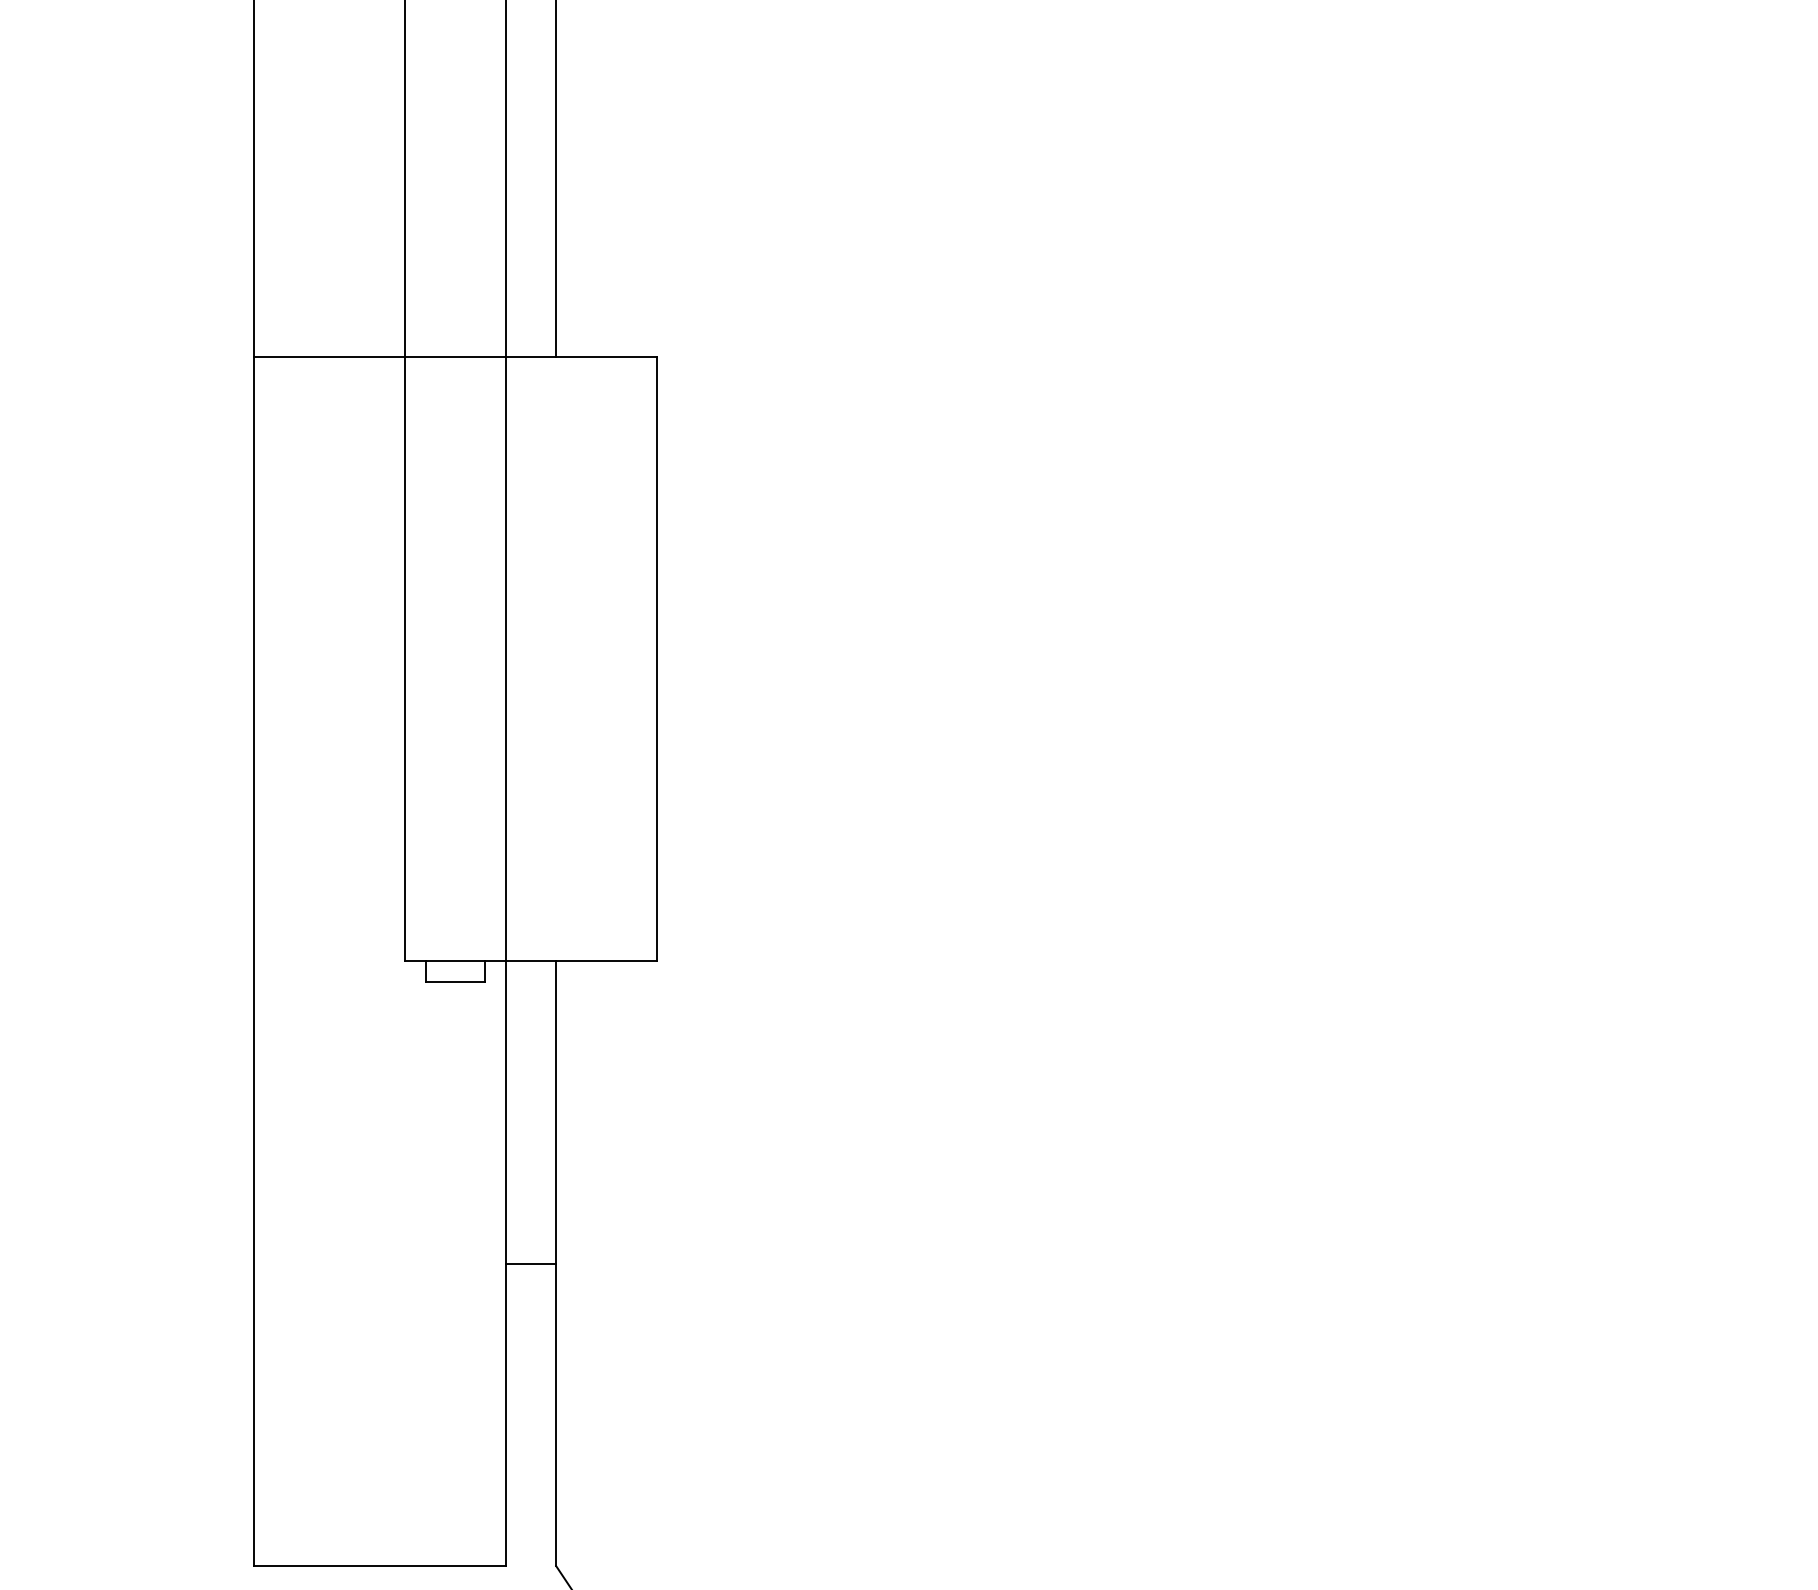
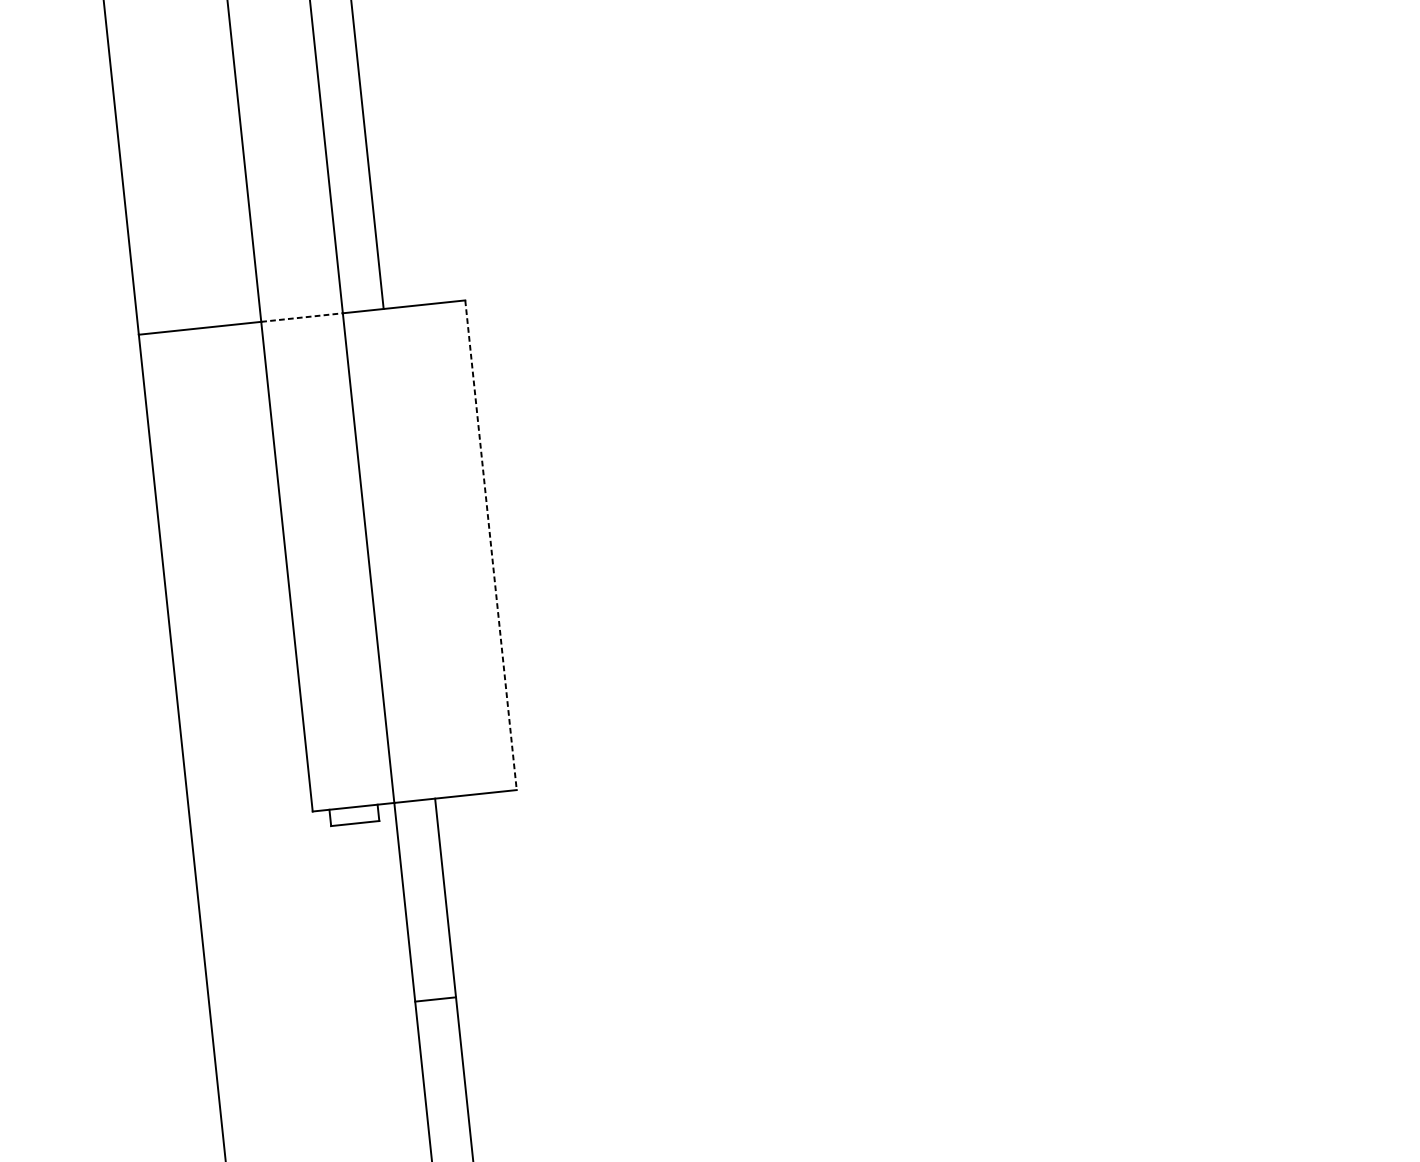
line: (455, 356) -> (302, 317), solid -> dashed
line: (657, 659) -> (491, 545), solid -> dashed
line: (530, 1263) -> (435, 999), moved

